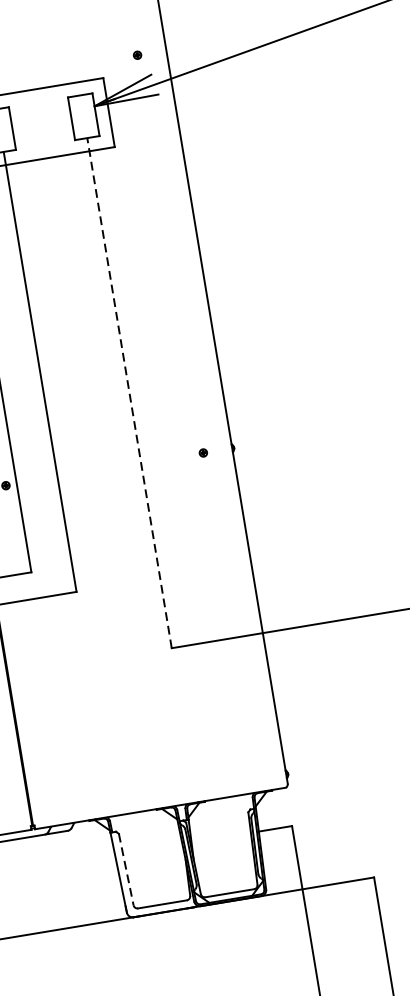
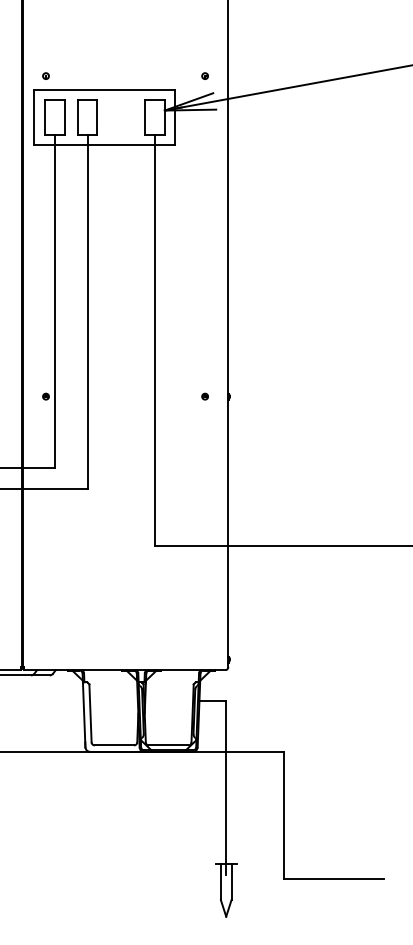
line: (129, 393) -> (154, 340), dashed -> solid
line: (126, 869) -> (90, 713), dashed -> solid

